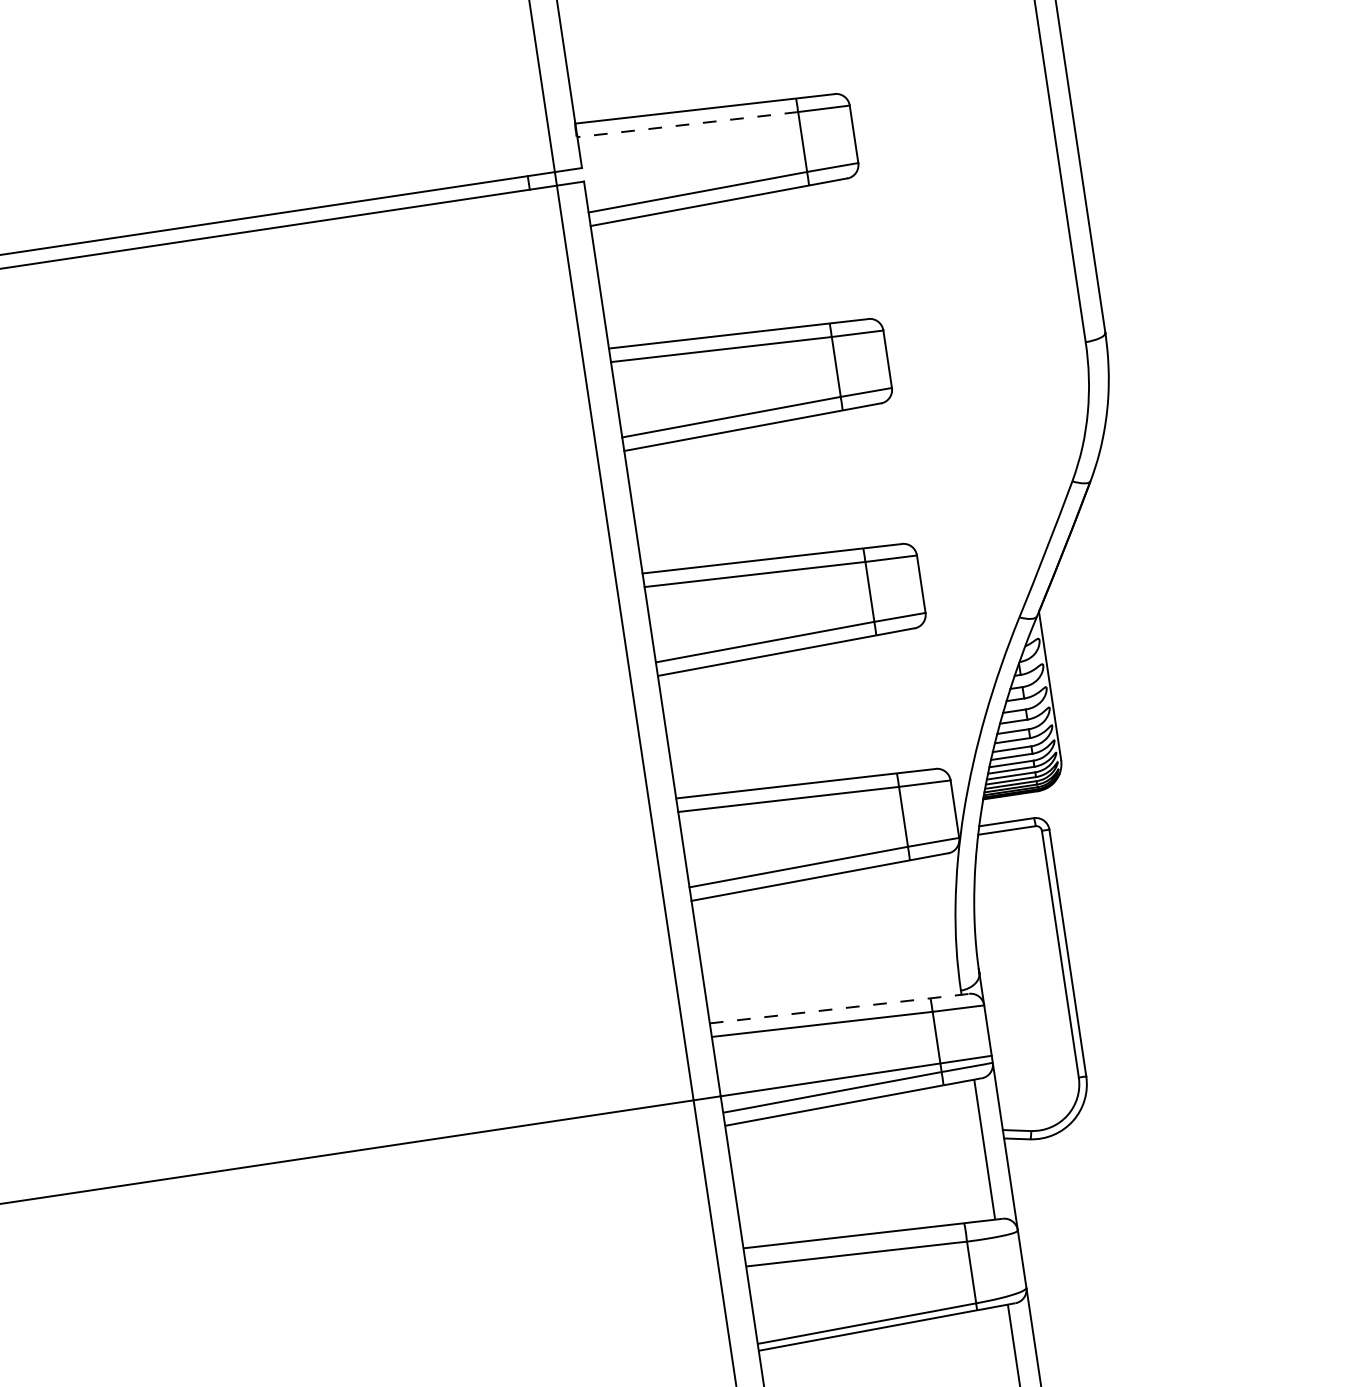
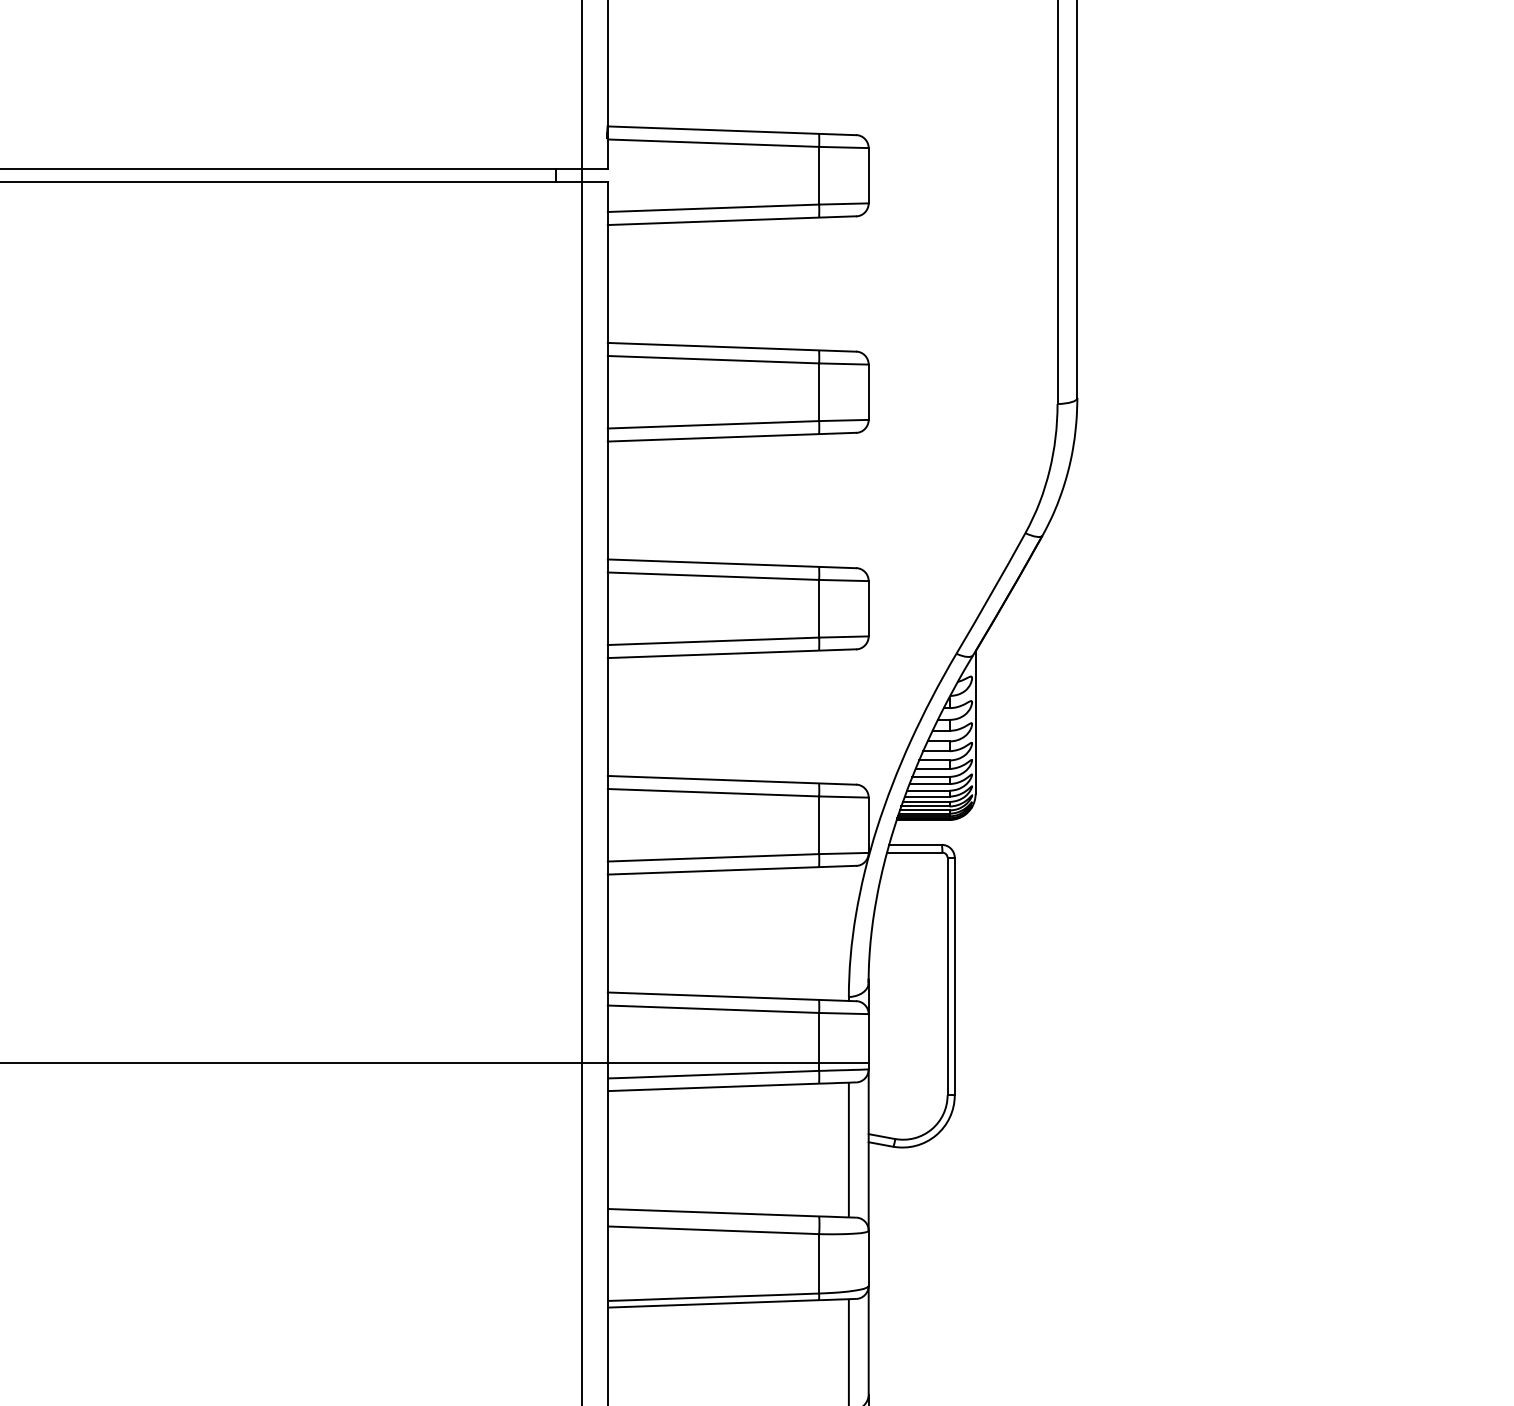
line: (687, 124) -> (713, 143), dashed -> solid
line: (839, 1008) -> (732, 996), dashed -> solid

